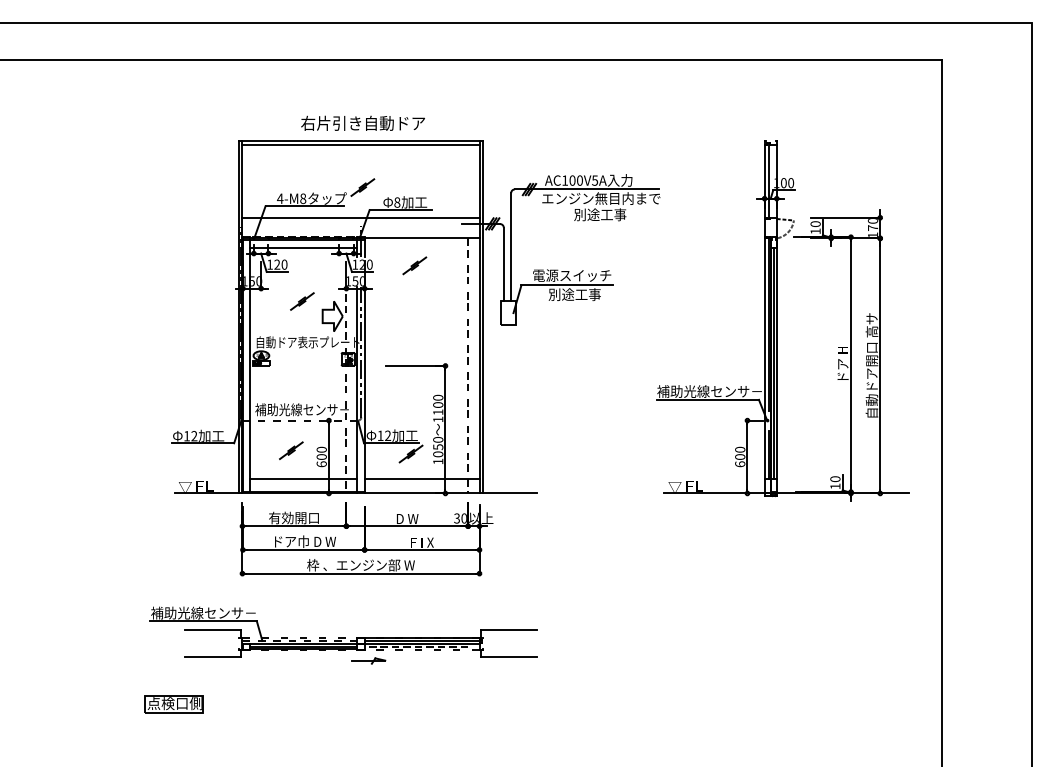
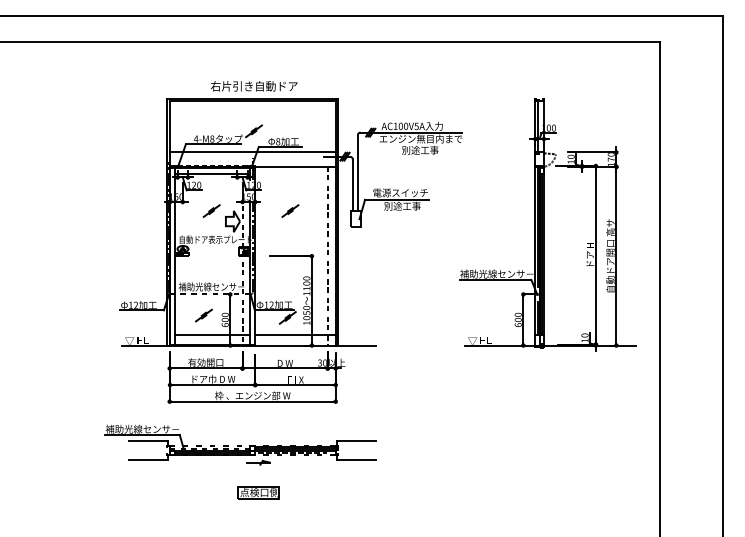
part: (414, 264) -> (290, 210), moved
part: (173, 703) -> (258, 492), moved

